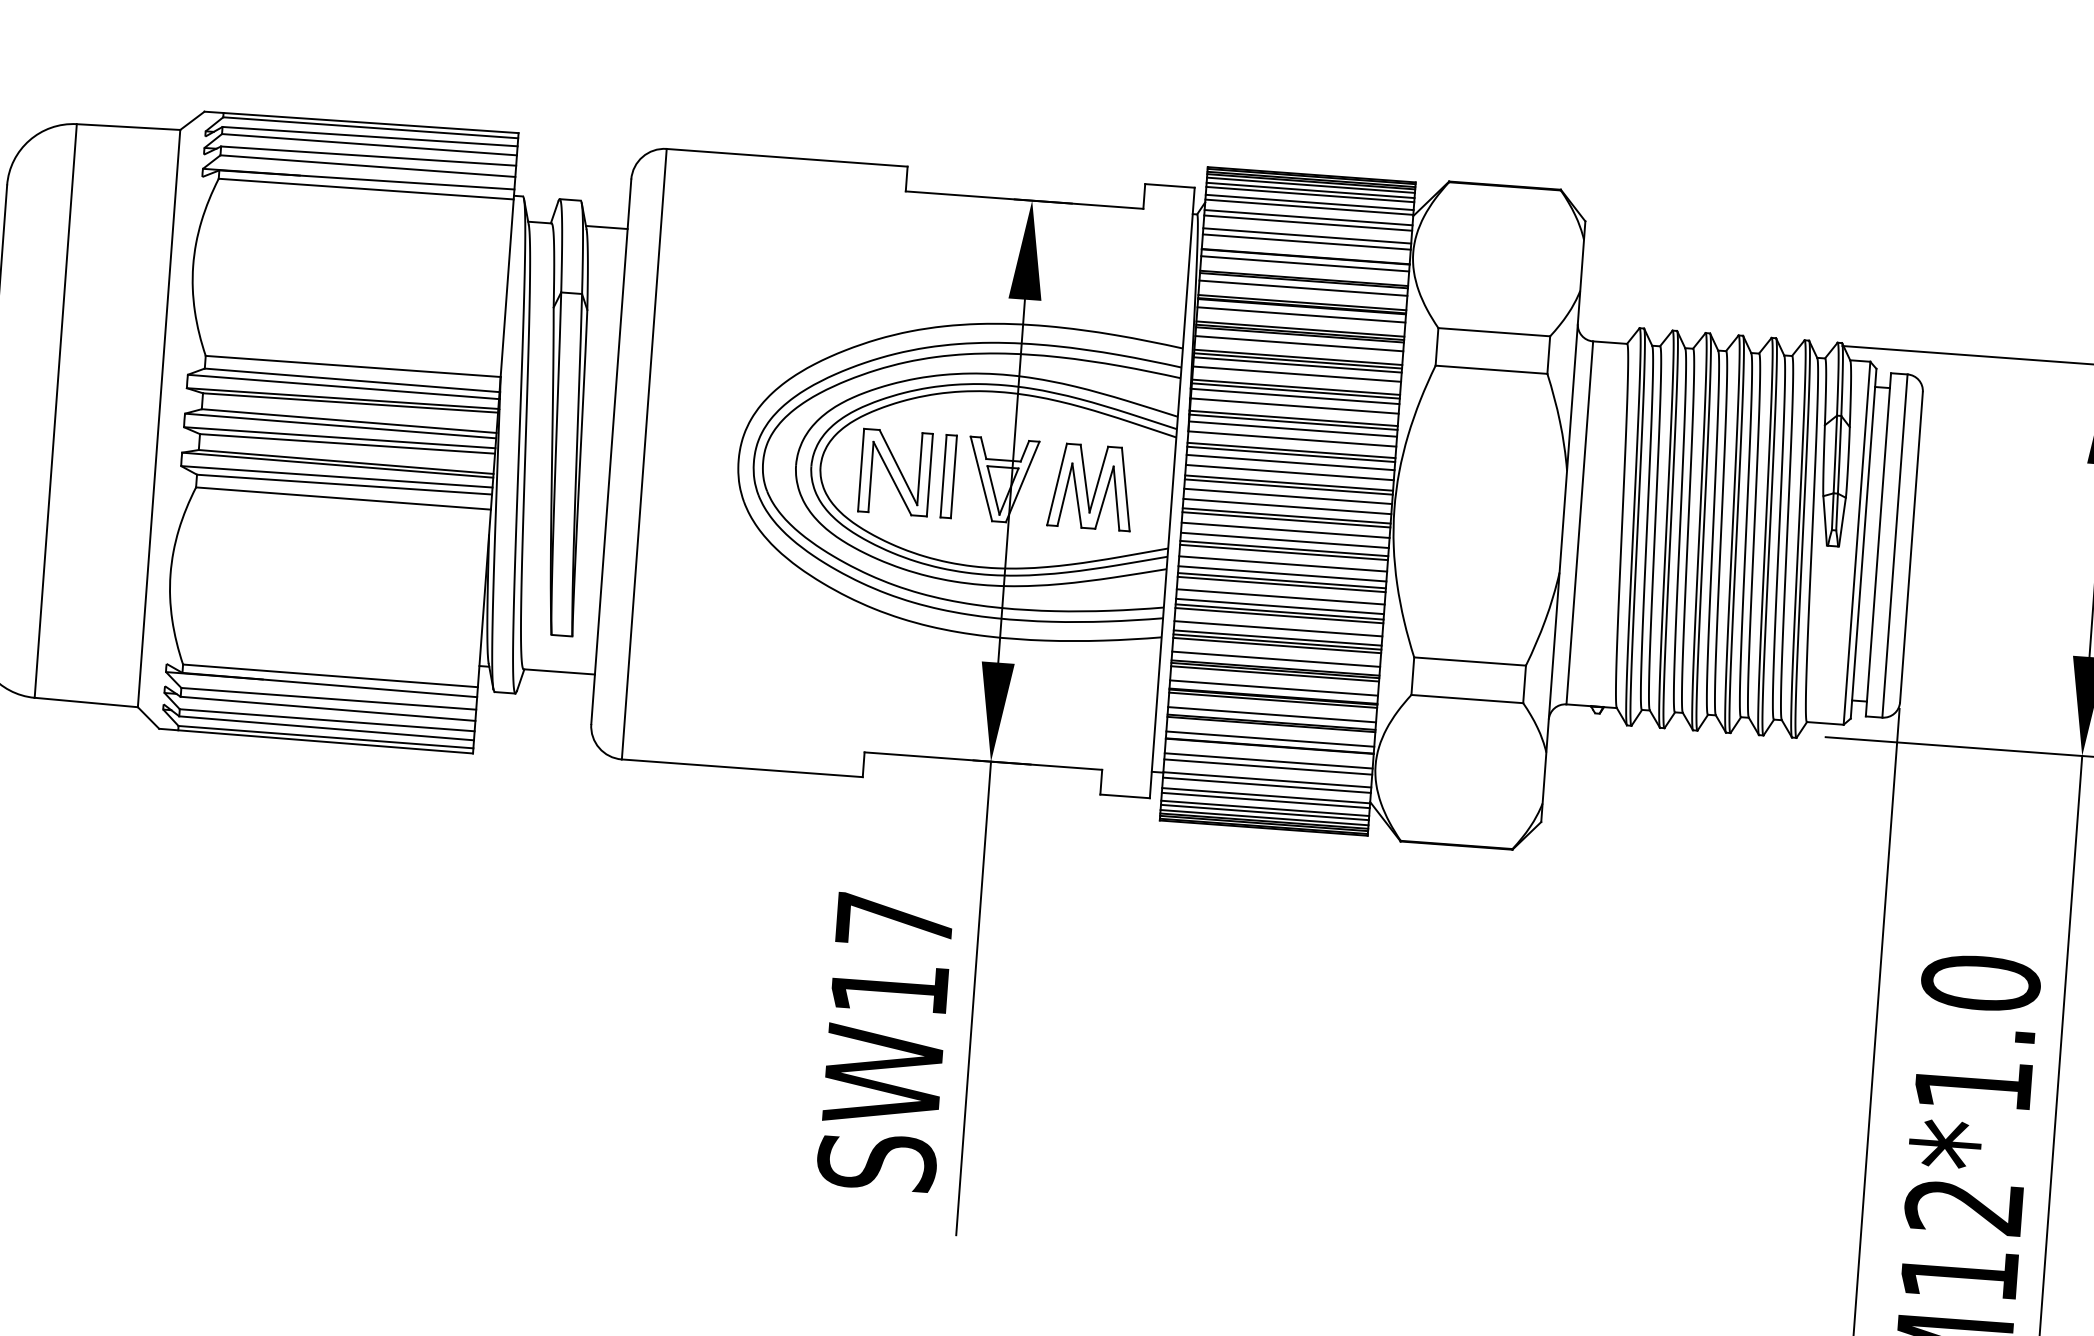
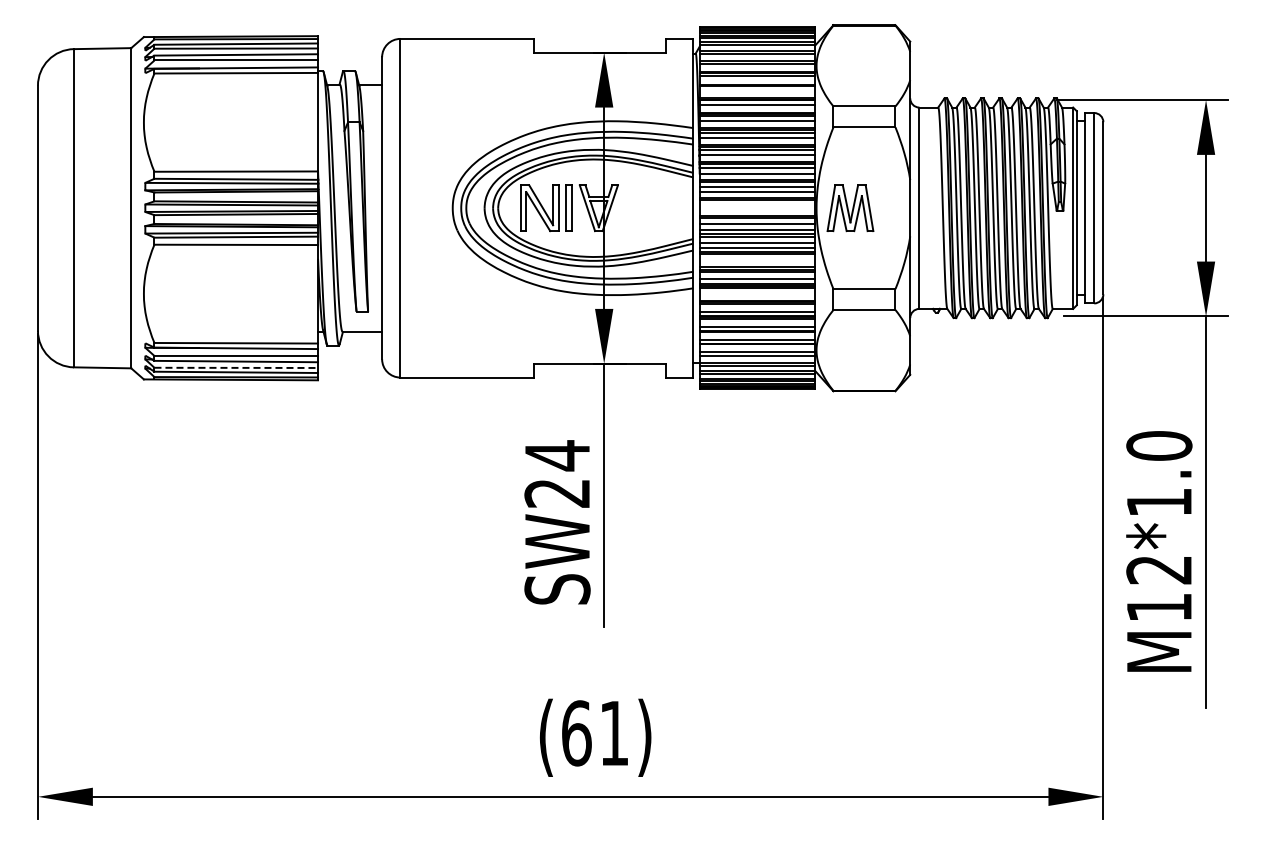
line: (1303, 287) -> (757, 89), removed
part: (1091, 487) -> (850, 208), moved
line: (1288, 496) -> (757, 205), removed
line: (1287, 507) -> (757, 211), removed
line: (1280, 597) -> (757, 261), removed
line: (1276, 658) -> (757, 295), removed
line: (327, 719) -> (236, 367), solid -> dashed
text: (890, 953) -> (556, 473), SW17 -> SW24

